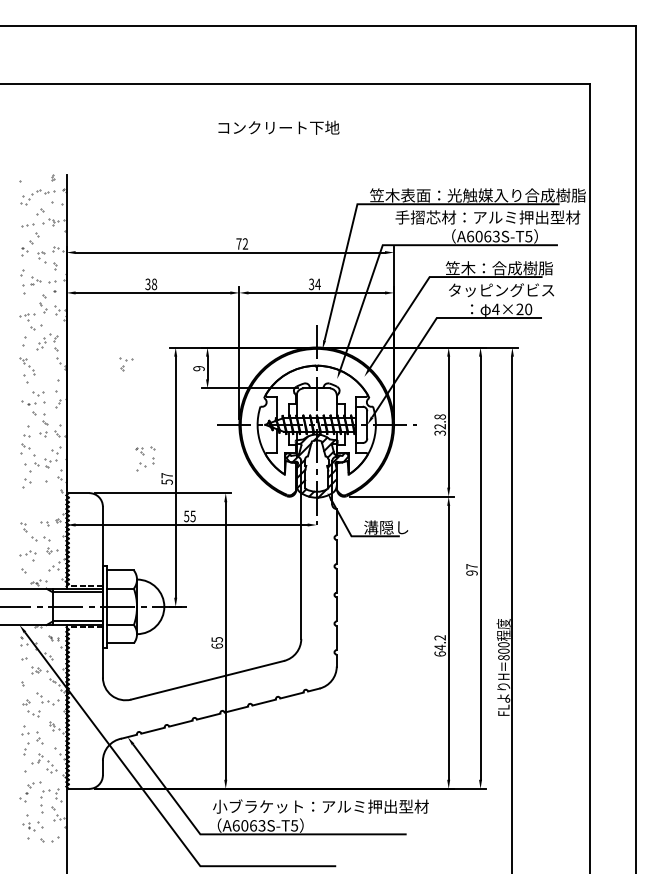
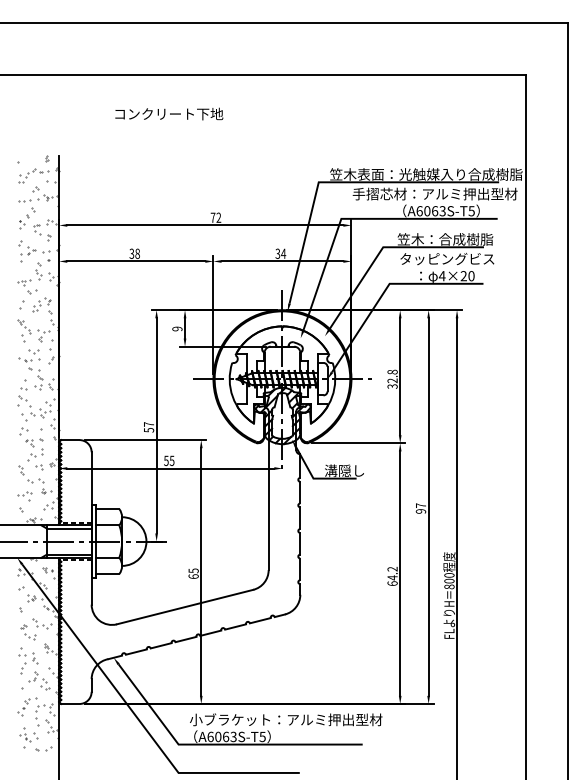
text: (278, 127) -> (168, 113), moved
part: (126, 364) -> (43, 336), moved
part: (145, 458) -> (35, 449), moved

